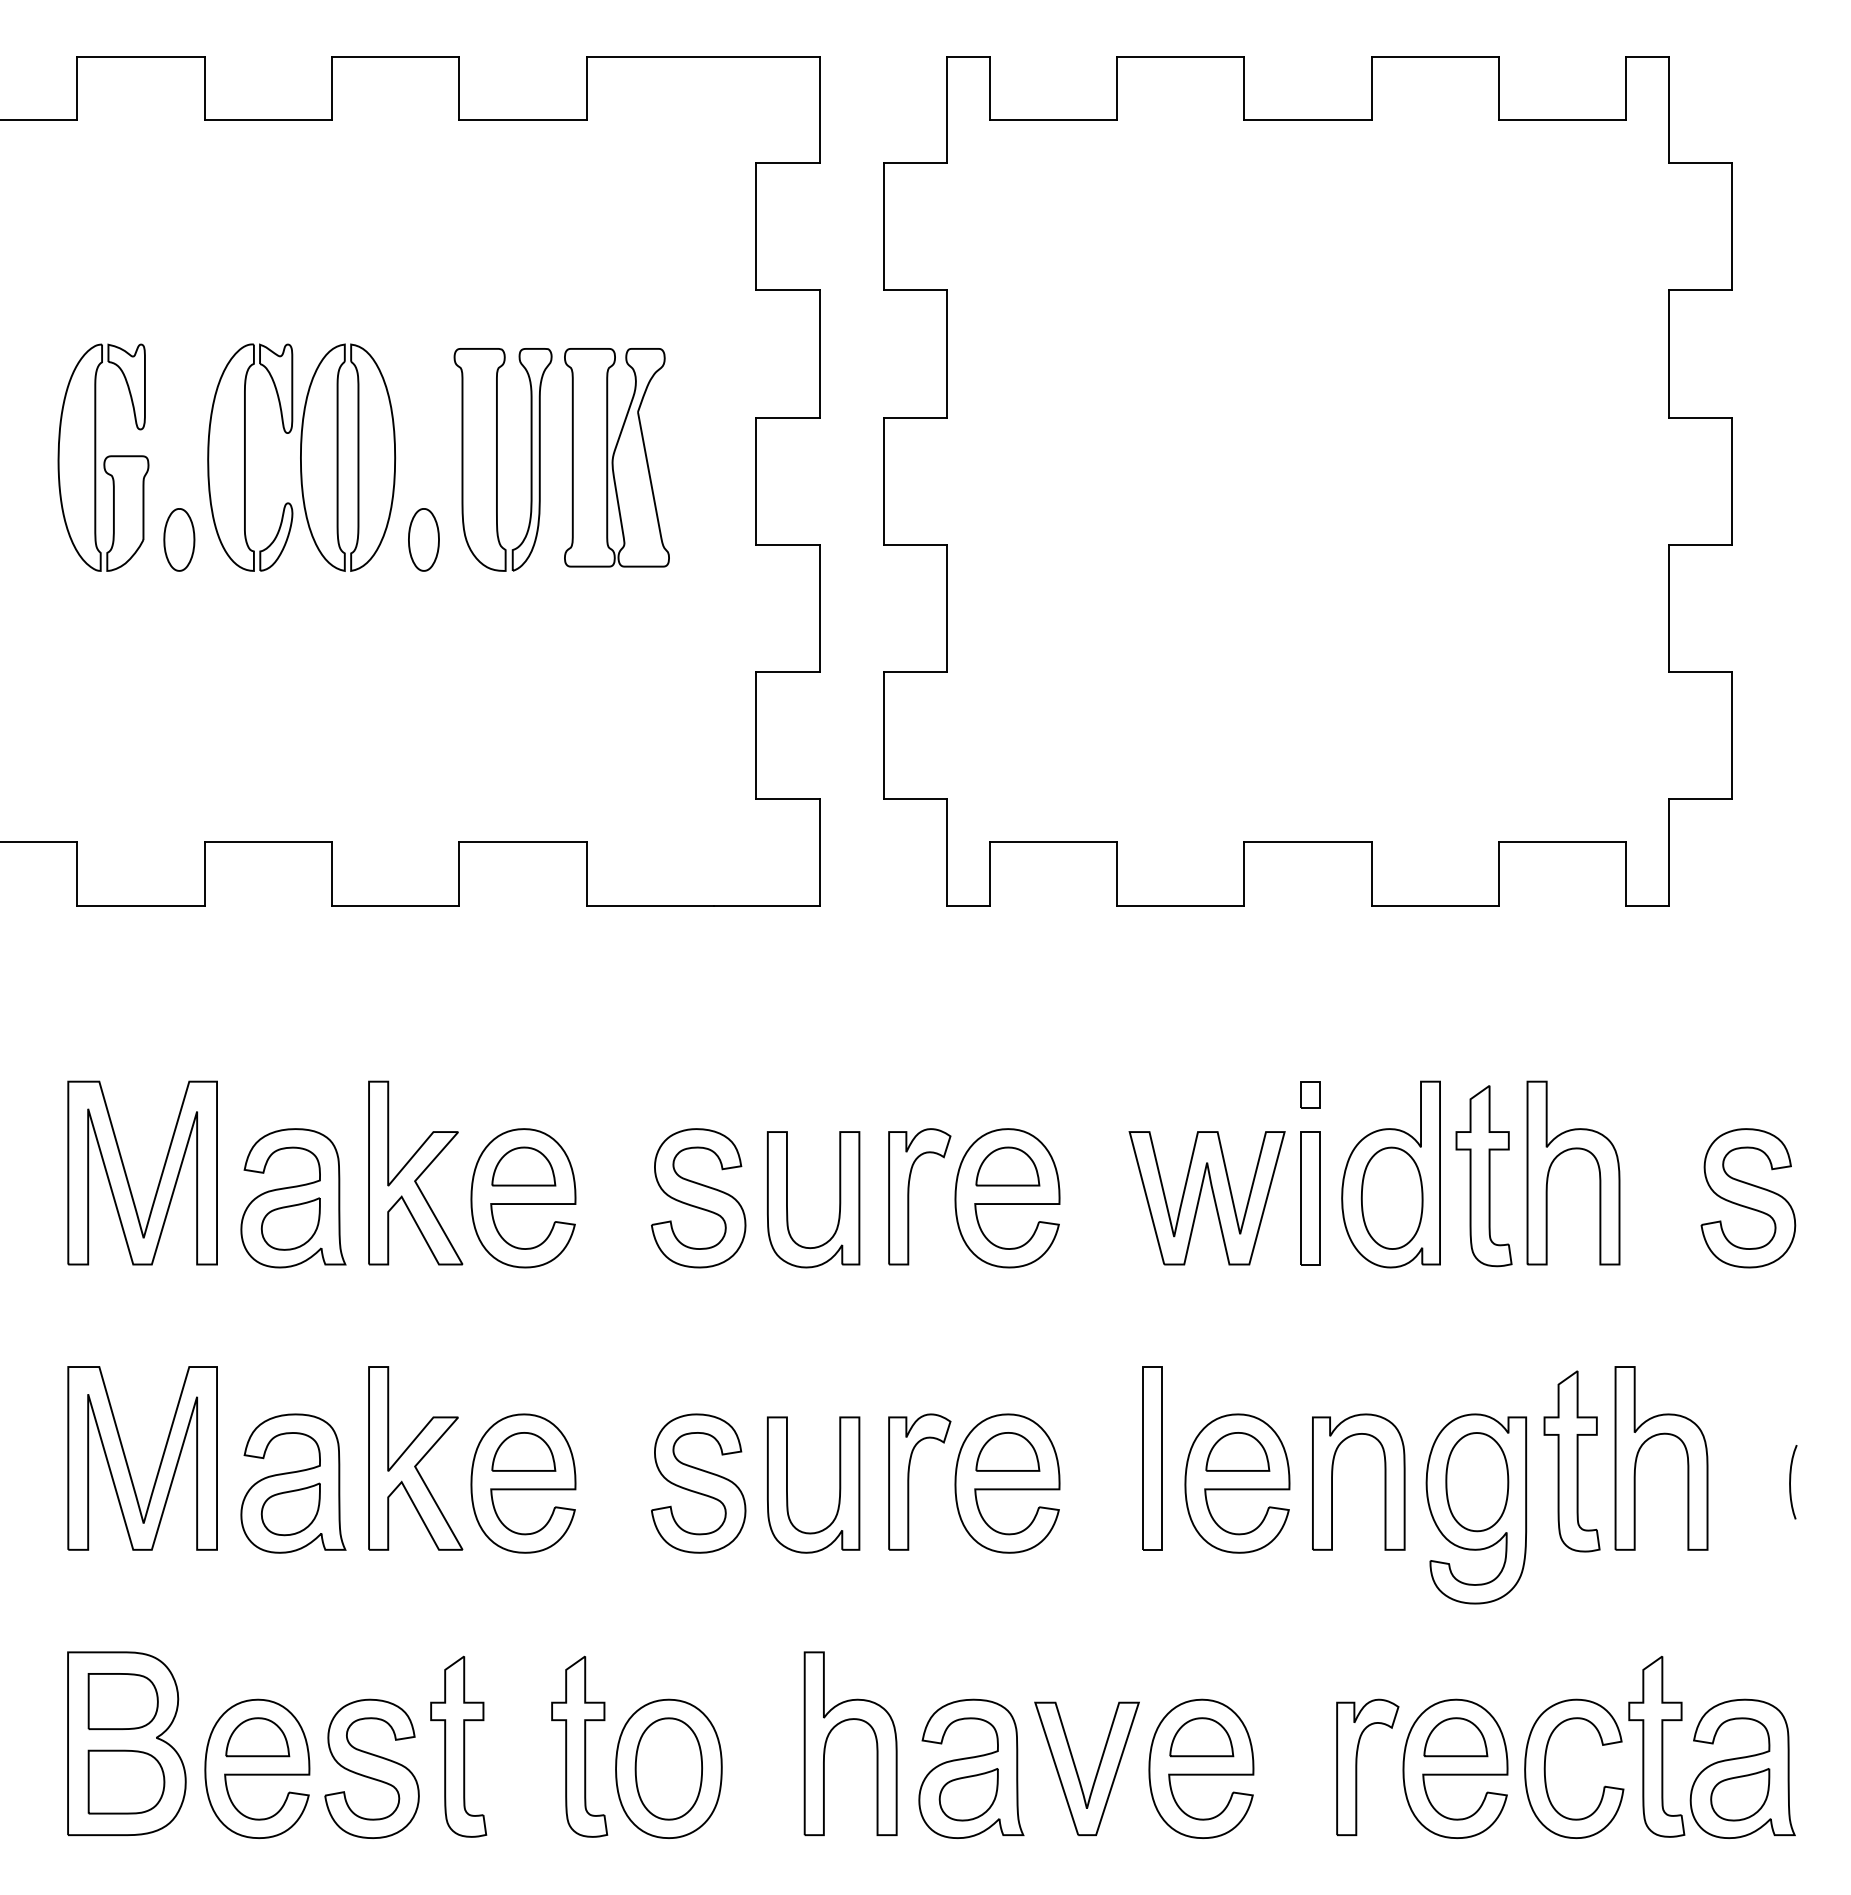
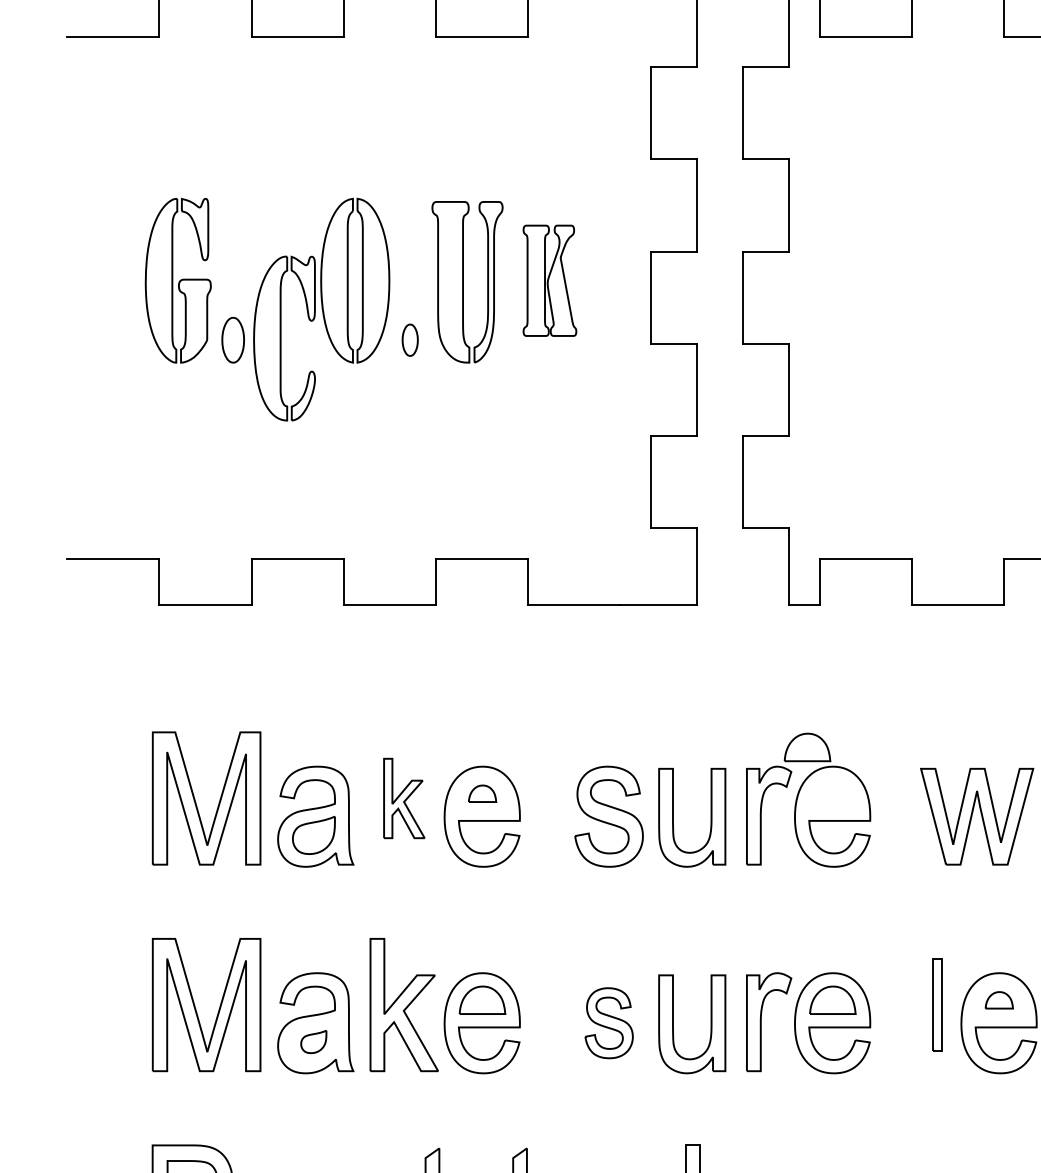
part: (250, 457) -> (284, 338), moved
part: (616, 457) -> (549, 280), size x0.7
part: (423, 539) -> (409, 339), size x0.7
part: (523, 1166) -> (482, 793), size x0.6
part: (1007, 1166) -> (807, 747), moved
part: (415, 1172) -> (404, 798), size x0.6
part: (1237, 1451) -> (999, 1000), size x0.6
part: (1152, 1458) -> (937, 1005), size x0.7
part: (698, 1483) -> (608, 1023), size x0.7
part: (290, 1509) -> (313, 1042), size x0.6

